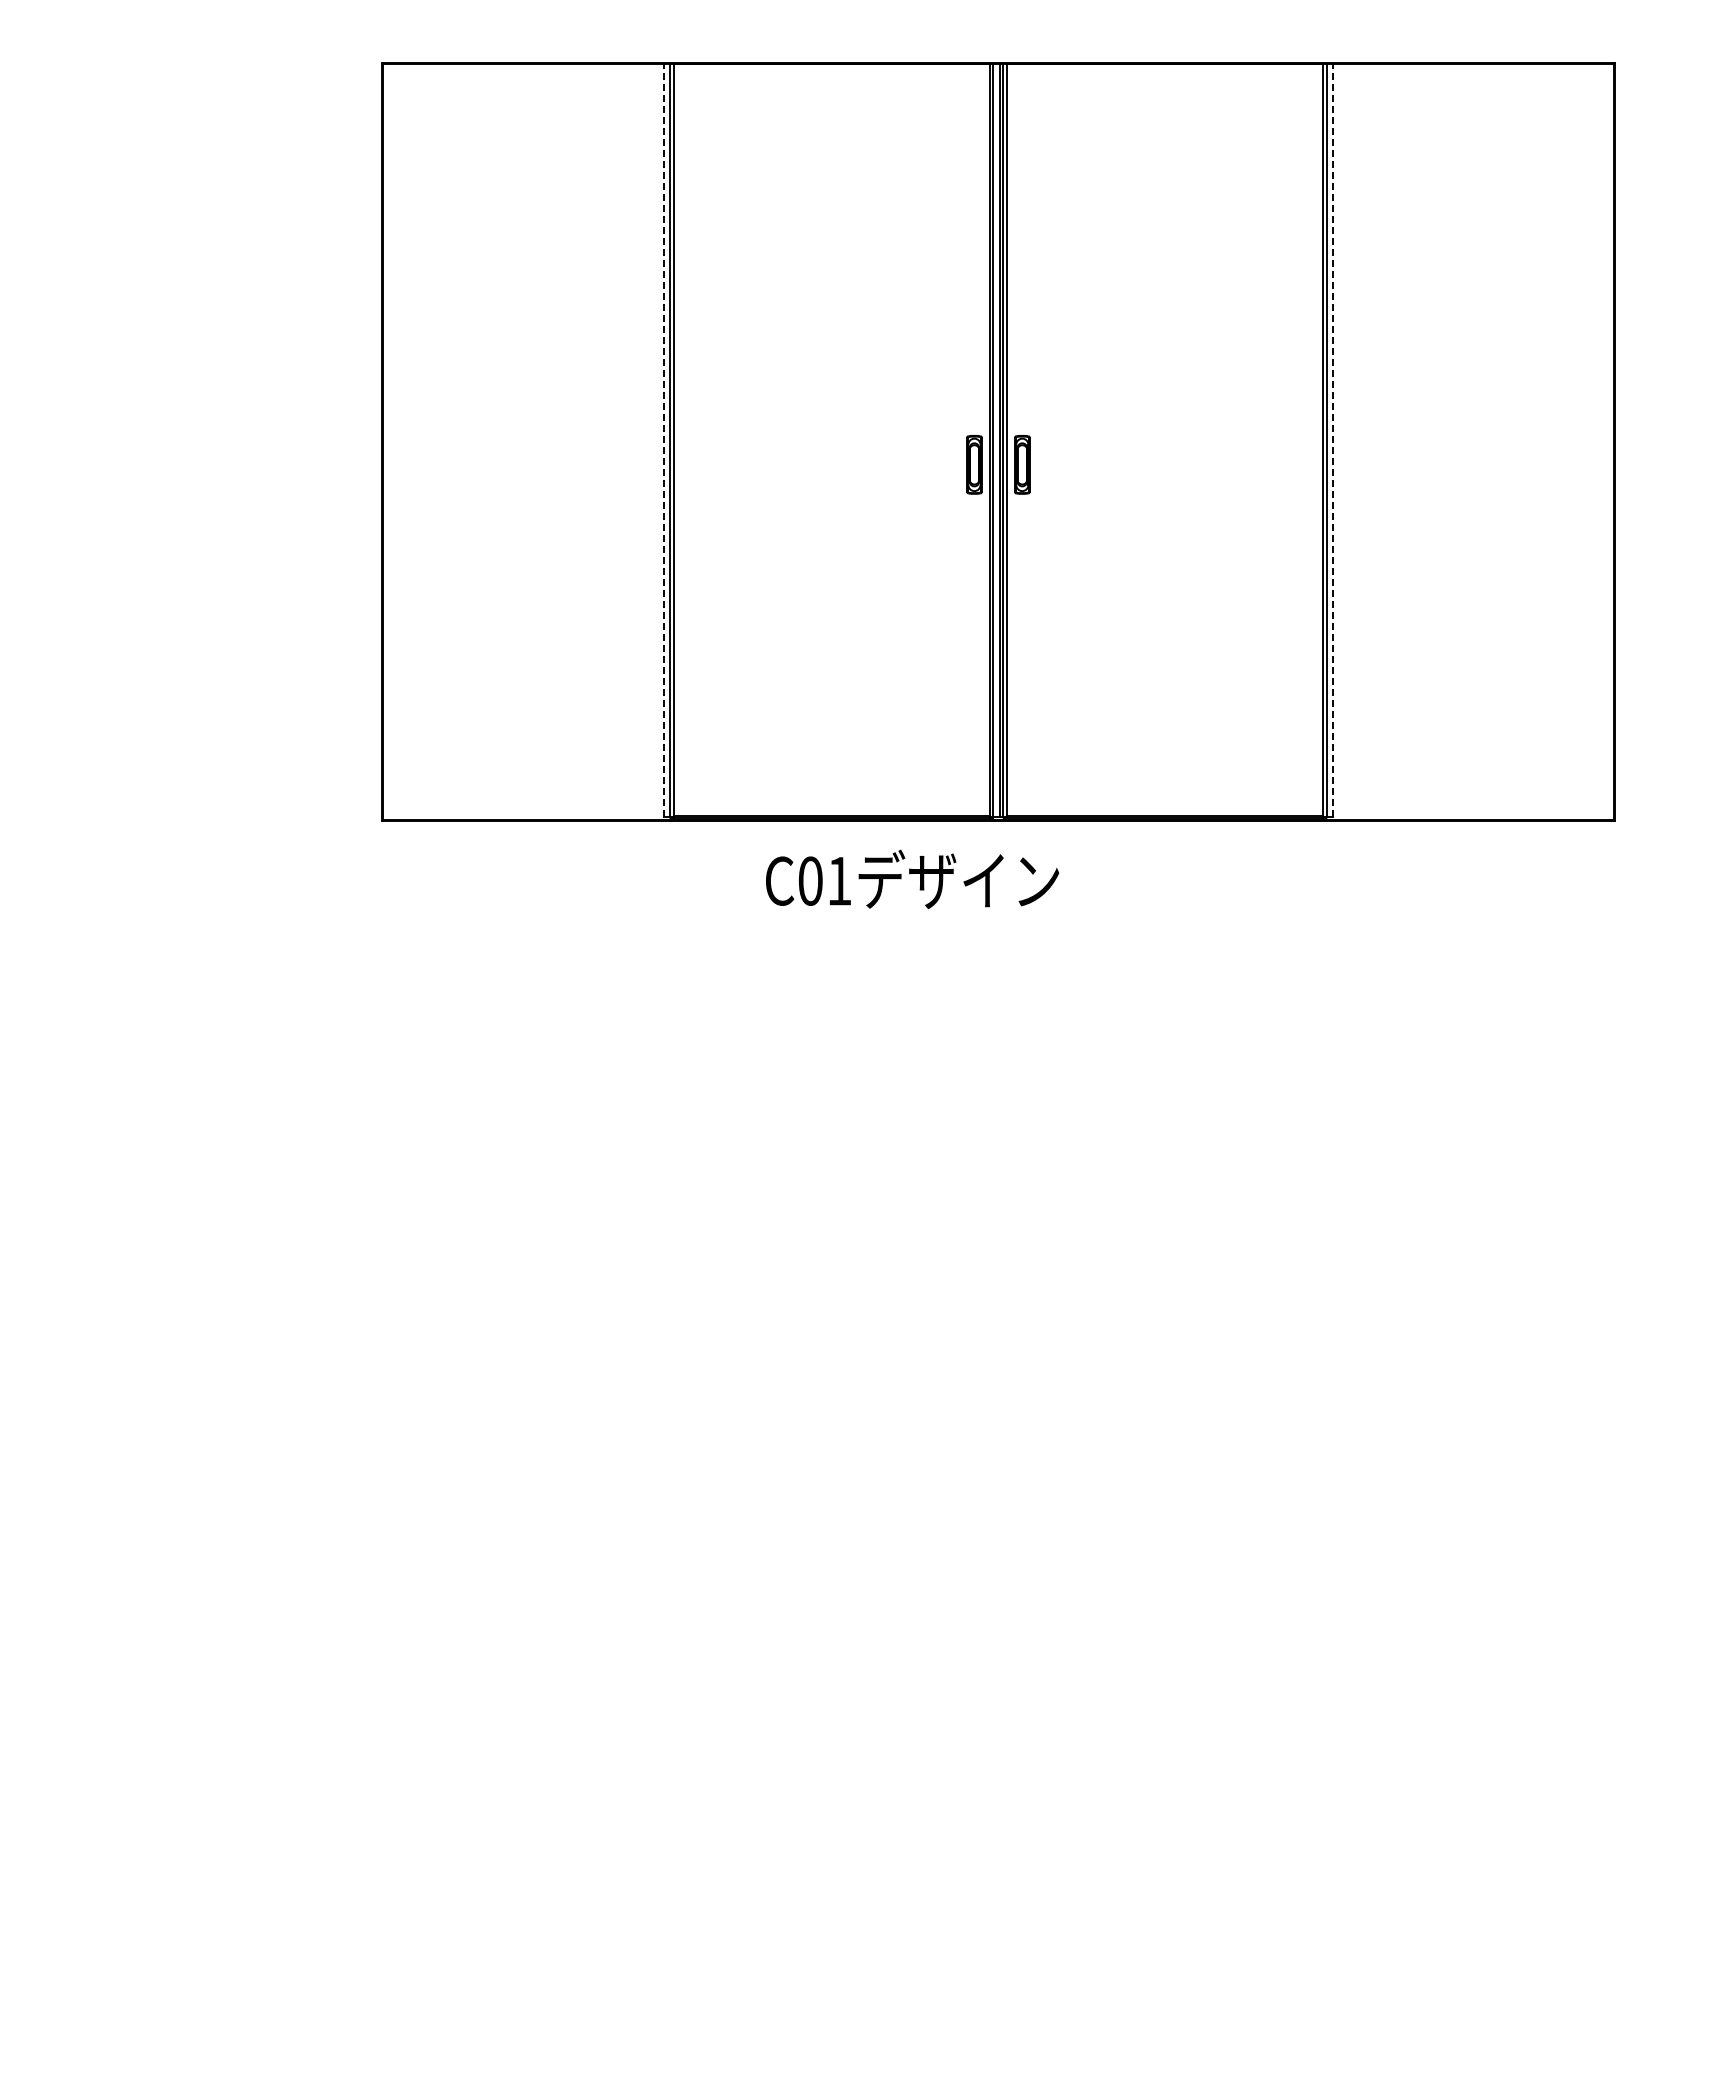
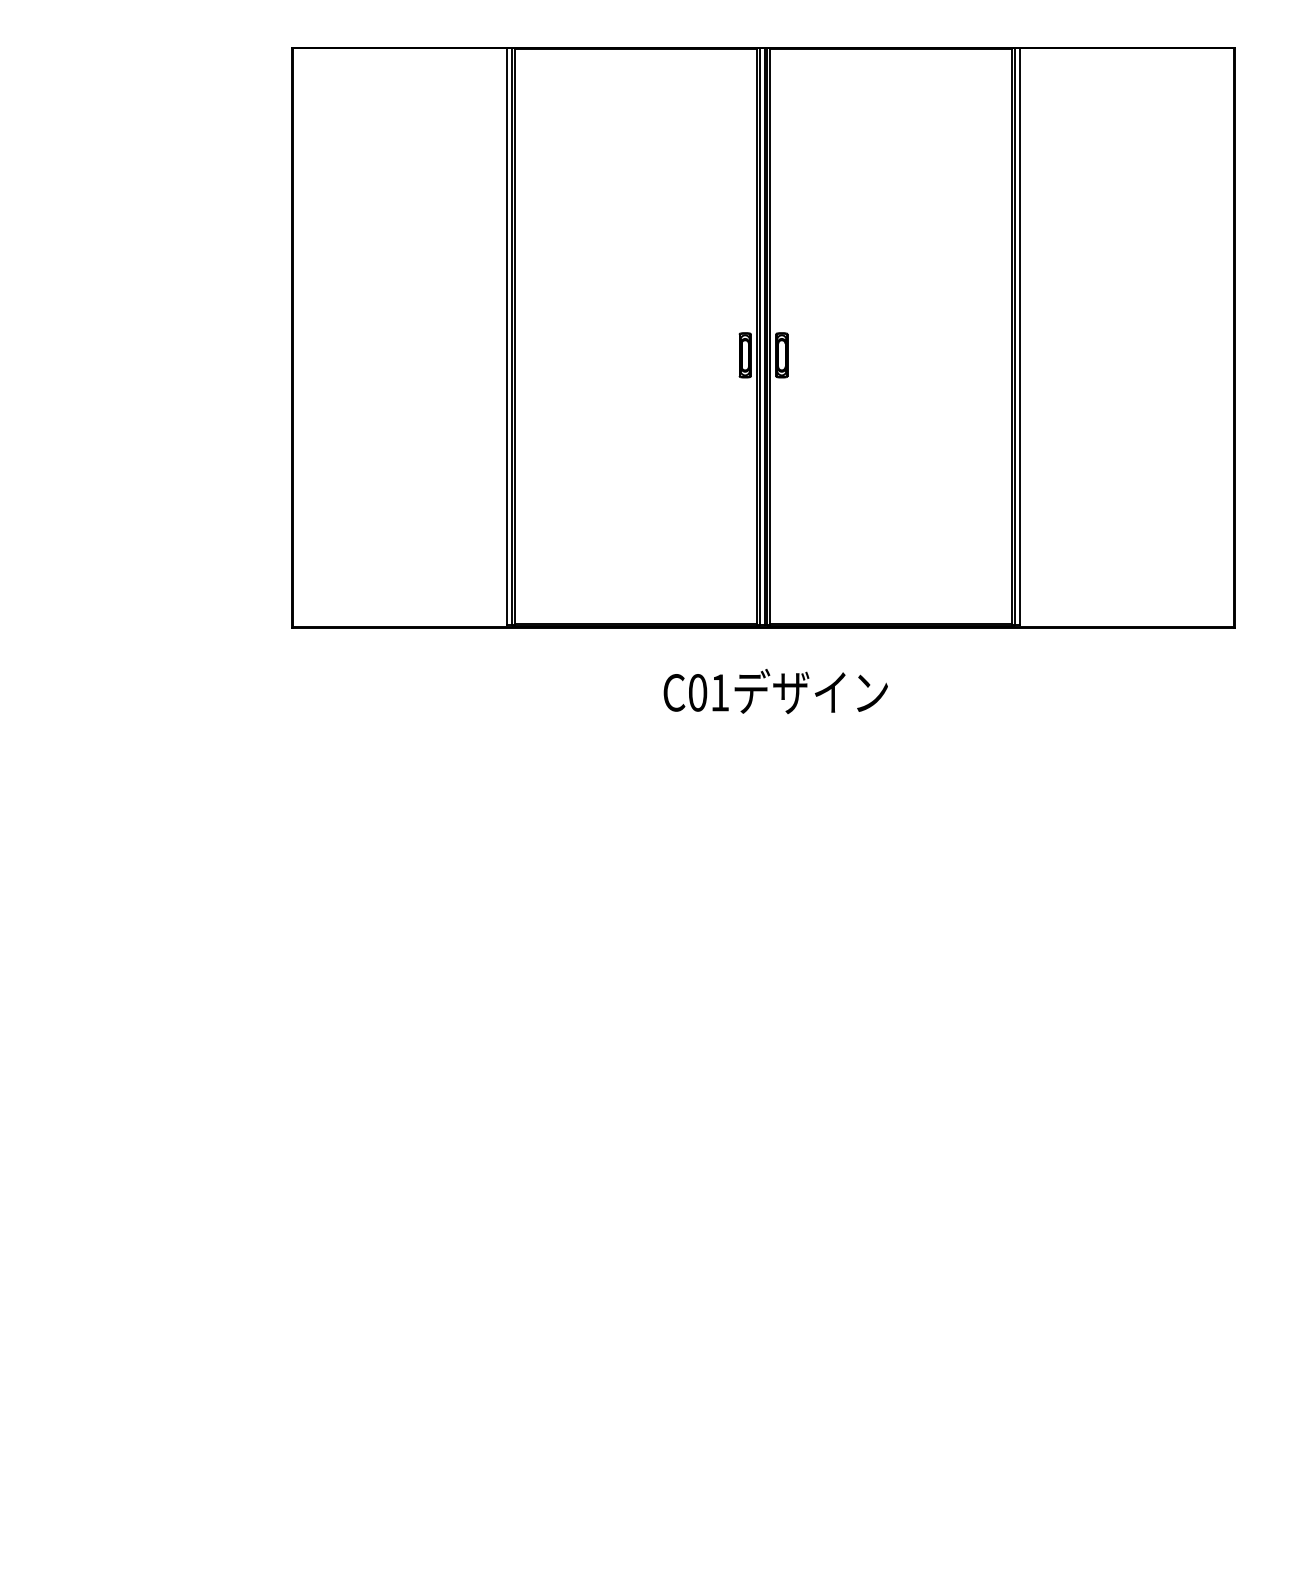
line: (663, 440) -> (507, 336), dashed -> solid
line: (1333, 440) -> (1019, 336), dashed -> solid
text: (912, 879) -> (775, 691), moved

